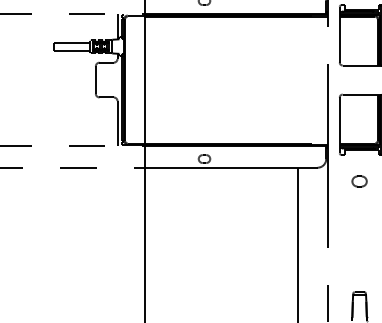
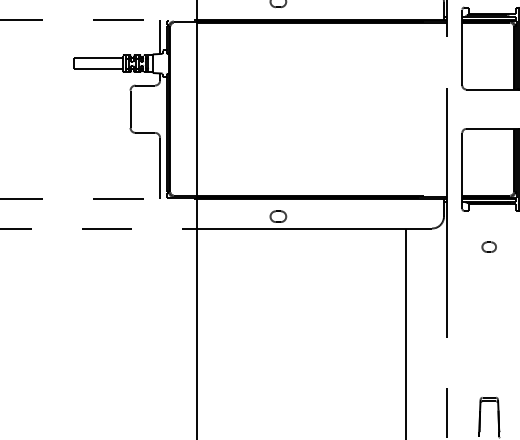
part: (358, 180) -> (488, 246), size x0.7

